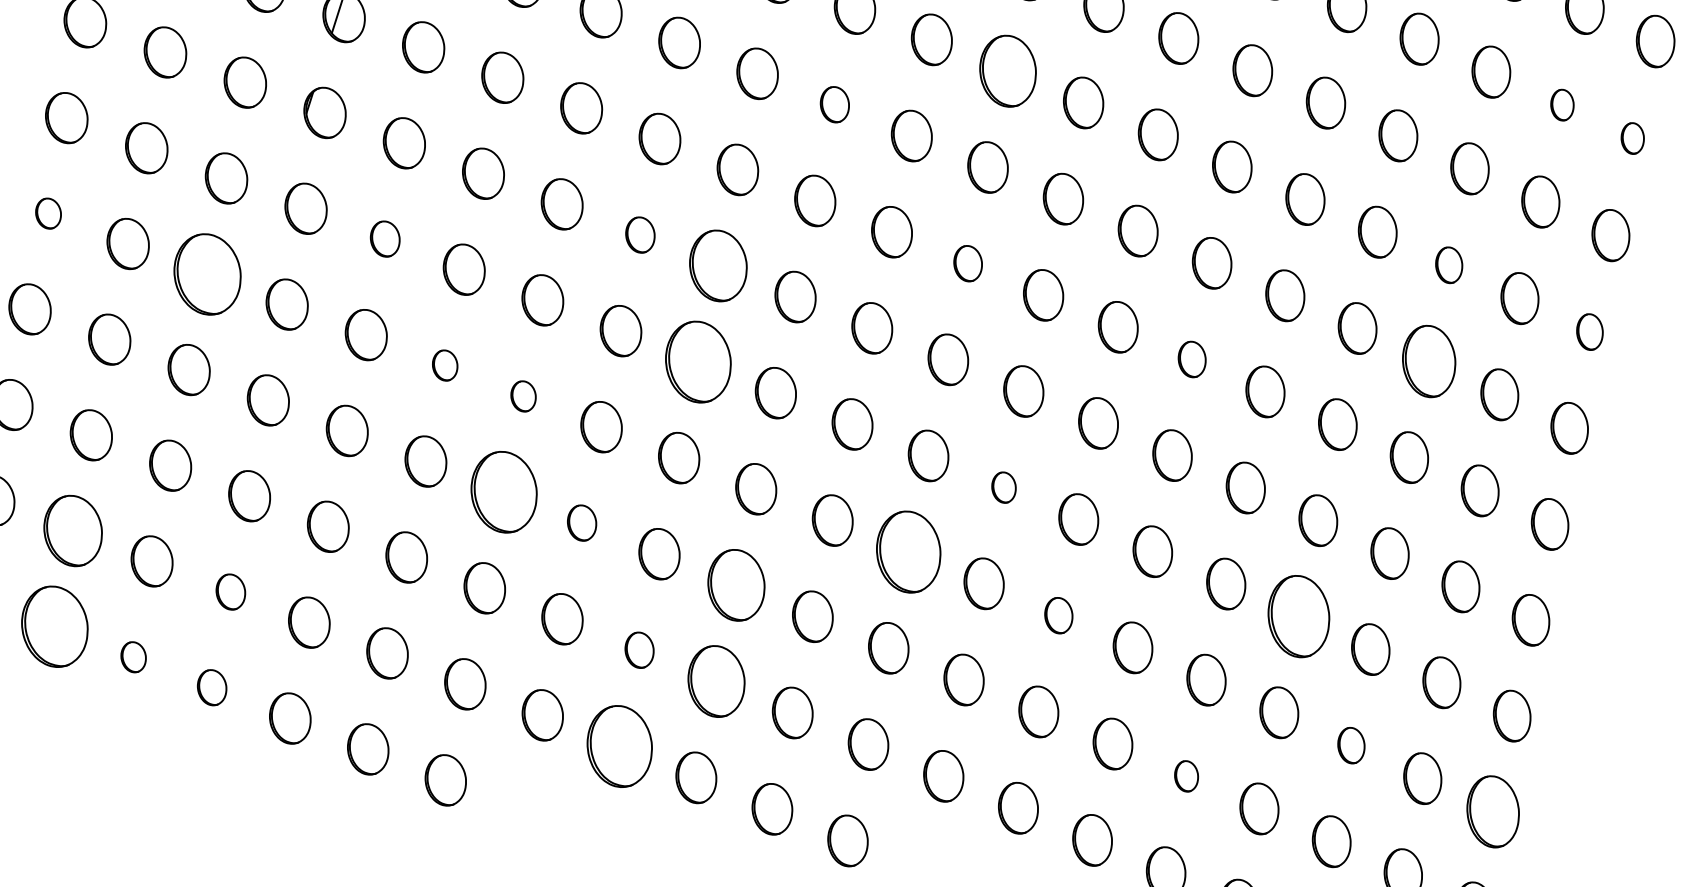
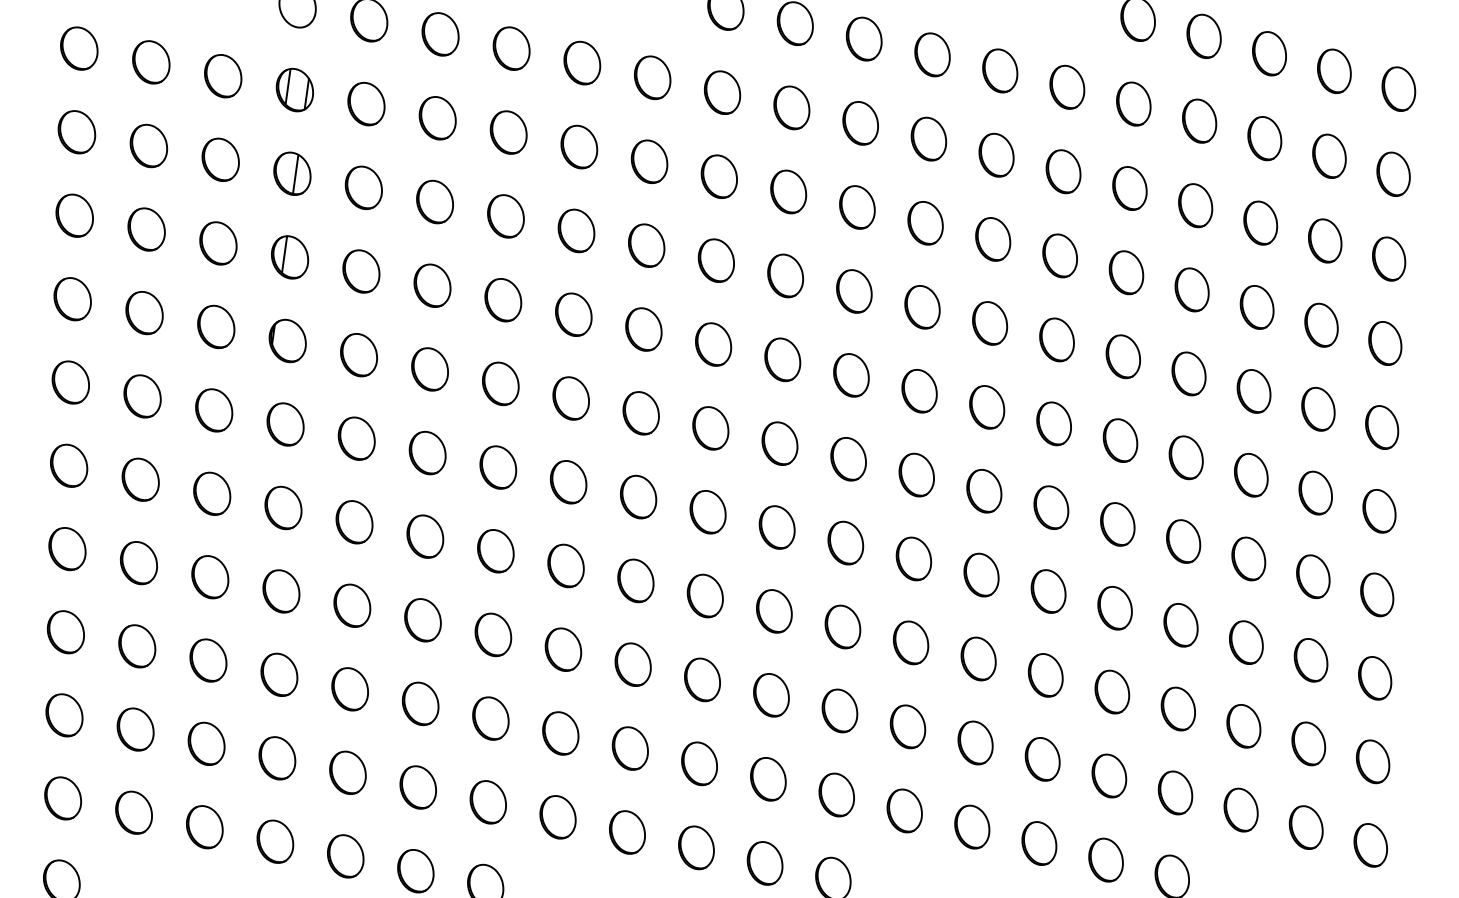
part: (1008, 71) -> (857, 207), size x0.71
part: (834, 104) -> (715, 260), size x1.43
part: (1562, 104) -> (1329, 155), size x1.67
part: (1632, 137) -> (1393, 173), size x1.67
part: (48, 213) -> (69, 465), size x1.67
part: (639, 234) -> (570, 398), size x1.43
part: (385, 238) -> (356, 438), size x1.43
part: (968, 263) -> (851, 375), size x1.43
part: (1448, 265) -> (1256, 307), size x1.43
part: (717, 266) -> (640, 413), size x0.71
part: (208, 273) -> (212, 493), size x0.62
part: (1590, 332) -> (1385, 343), size x1.43
part: (1191, 358) -> (1053, 423), size x1.43
part: (698, 361) -> (638, 496), size x0.62
part: (1428, 361) -> (1253, 391), size x0.71
part: (445, 365) -> (425, 536), size x1.67
part: (523, 396) -> (495, 551), size x1.67
part: (1003, 486) -> (913, 558), size x1.67
part: (504, 491) -> (493, 634), size x0.62
part: (582, 522) -> (563, 649), size x1.43
part: (72, 530) -> (135, 729), size x0.71
part: (908, 551) -> (842, 626), size x0.62
part: (736, 584) -> (702, 679), size x0.71
part: (230, 592) -> (277, 758), size x1.43
part: (1058, 615) -> (978, 658), size x1.43
part: (1298, 616) -> (1180, 625), size x0.62
part: (54, 626) -> (133, 812), size x0.62
part: (638, 650) -> (629, 748), size x1.43
part: (133, 657) -> (204, 827), size x1.67
part: (716, 681) -> (699, 763), size x0.71
part: (212, 687) -> (275, 841), size x1.43
part: (1350, 745) -> (1243, 726), size x1.43
part: (619, 746) -> (627, 832), size x0.62
part: (1186, 775) -> (1109, 775), size x1.67
part: (1493, 811) -> (1373, 761), size x0.71

